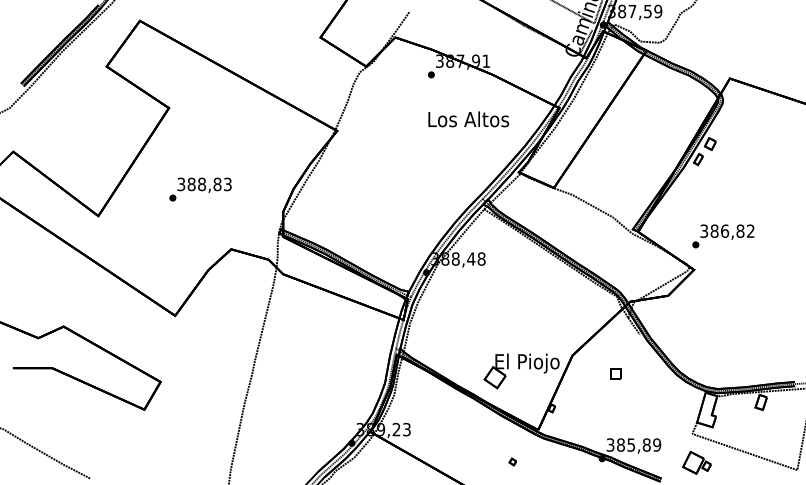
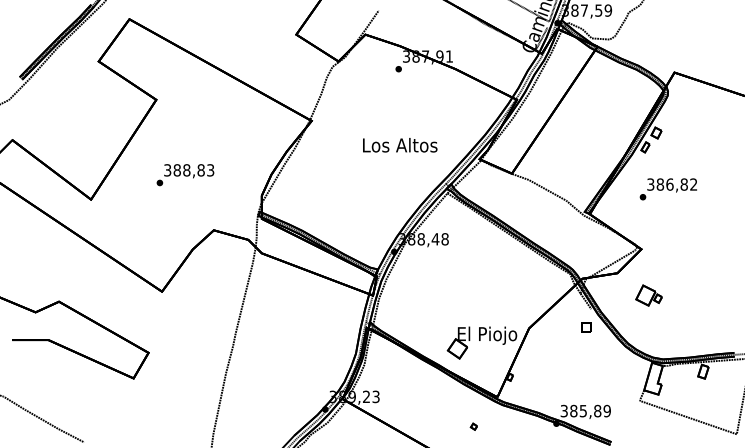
text: (469, 119) -> (400, 145), moved
text: (722, 236) -> (667, 189), moved
part: (616, 374) -> (586, 327), moved
part: (696, 462) -> (648, 295), moved

